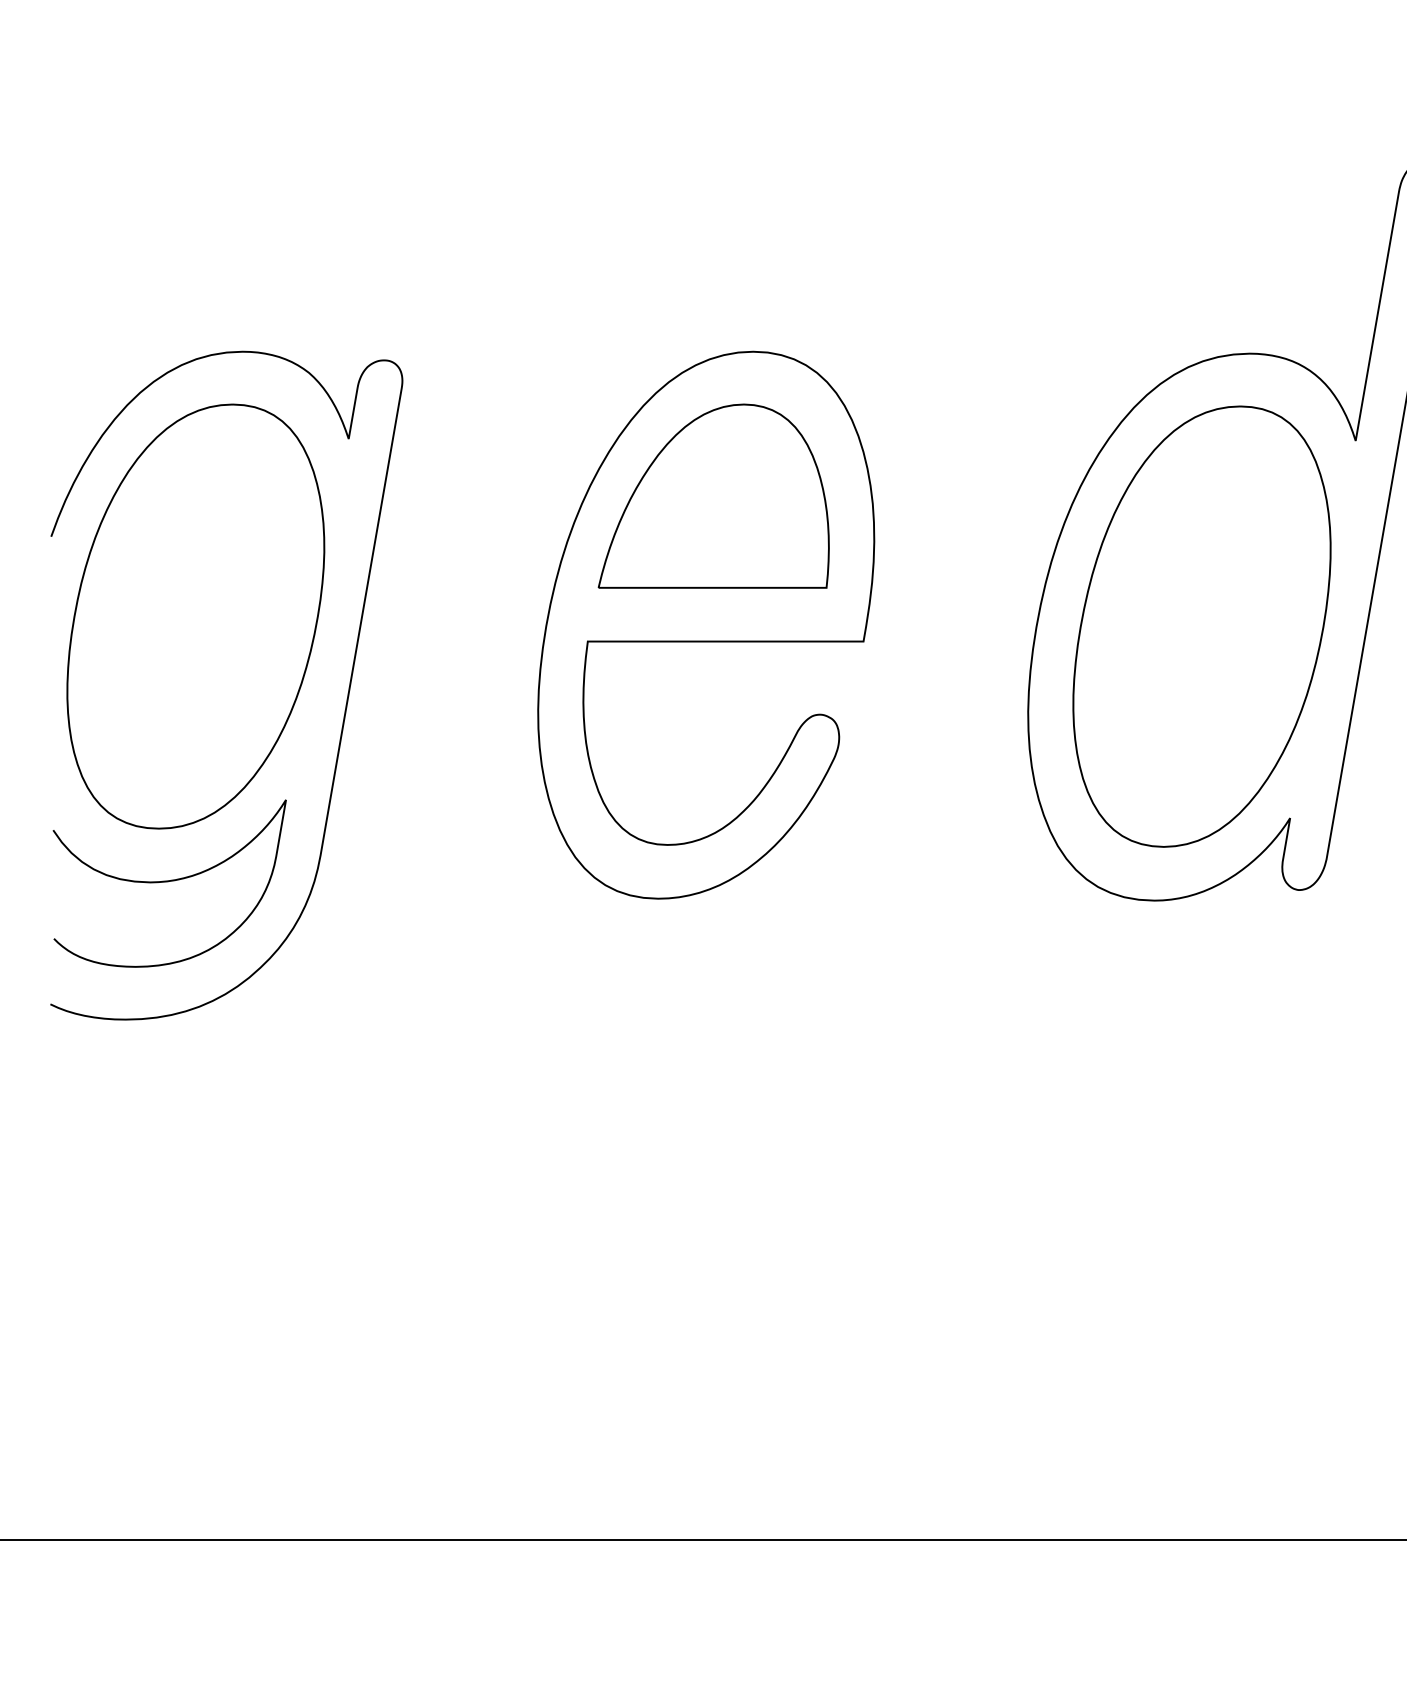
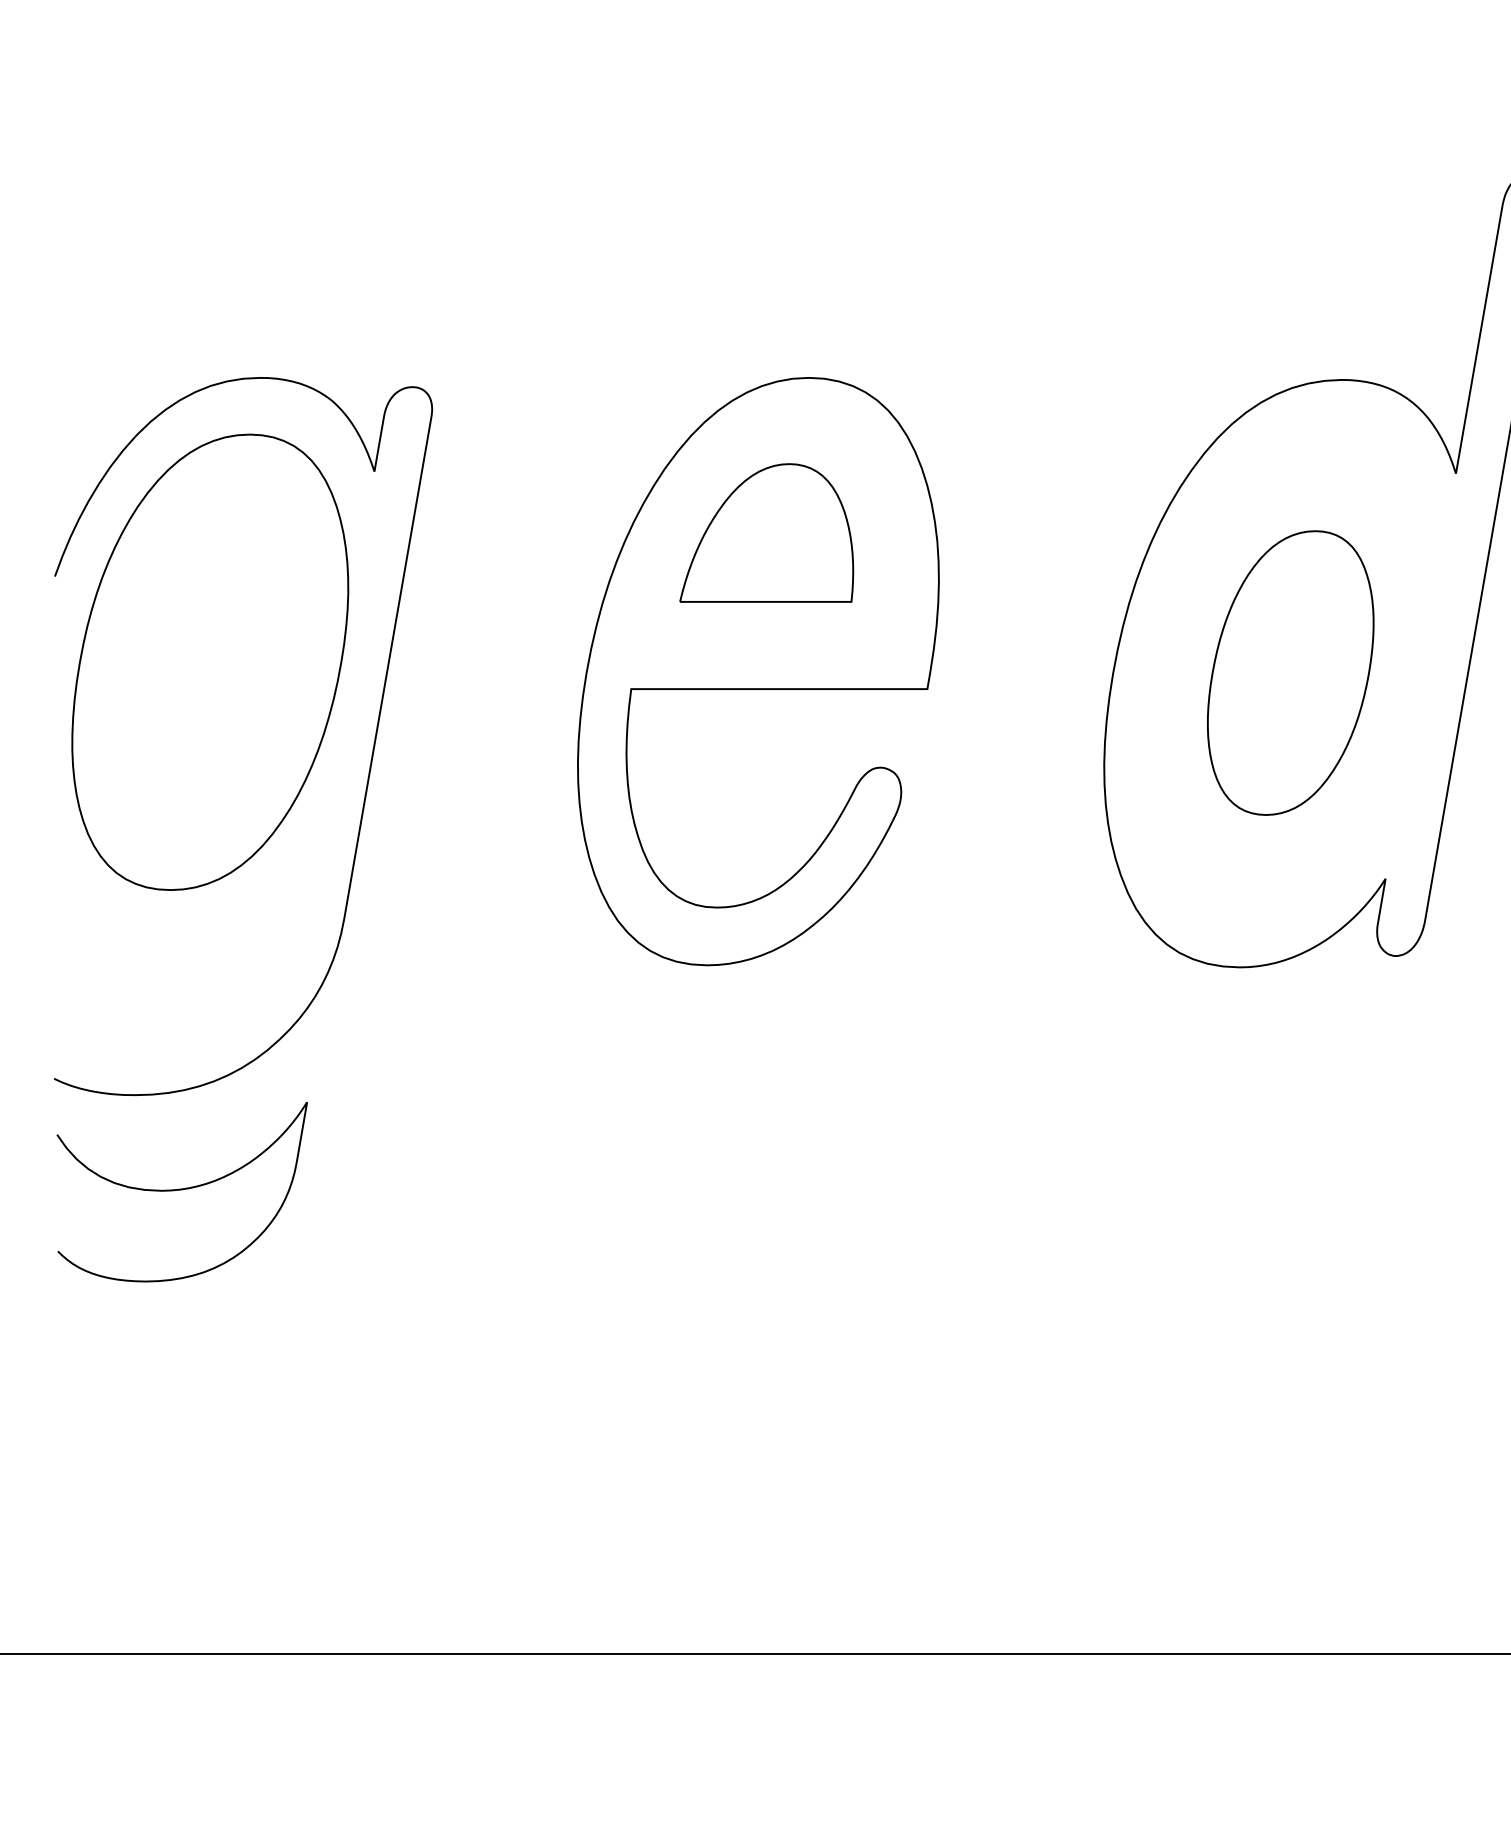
part: (713, 495) -> (766, 532), size x0.7
part: (1201, 626) -> (1290, 672), size x0.6
curve: (169, 882) -> (181, 1190), moved

